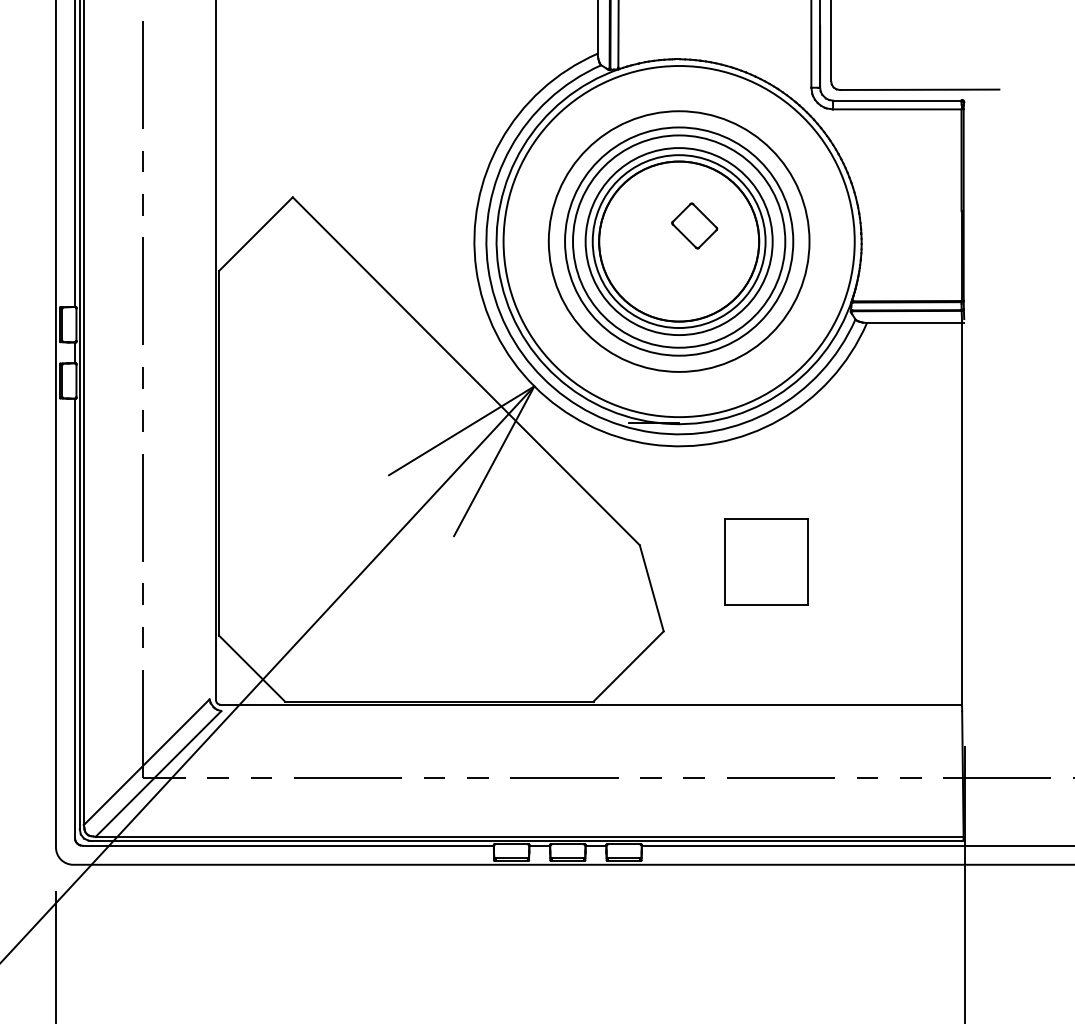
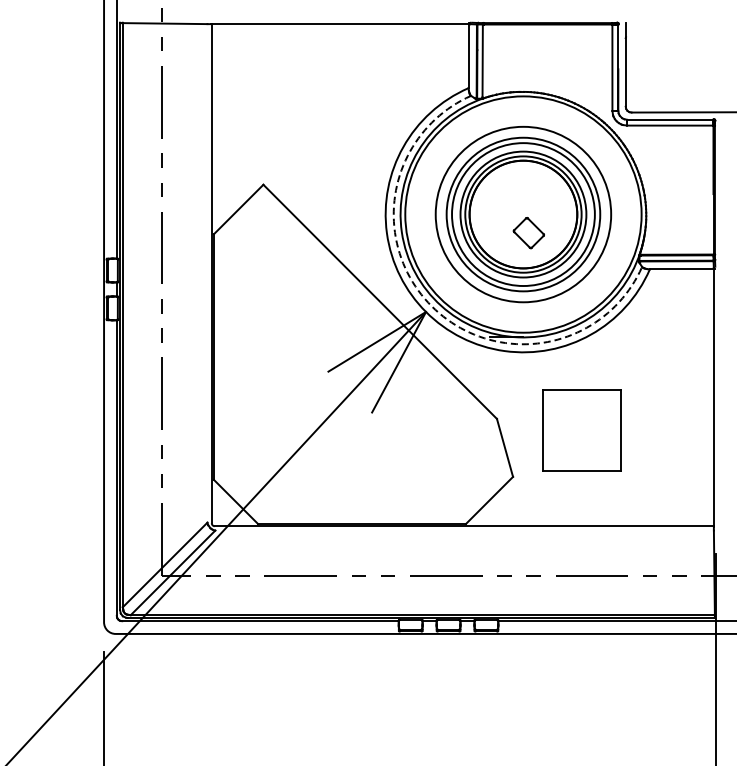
part: (694, 226) -> (528, 233), moved
arc: (542, 378) -> (431, 306), solid -> dashed
part: (766, 560) -> (582, 429), size x1.4

